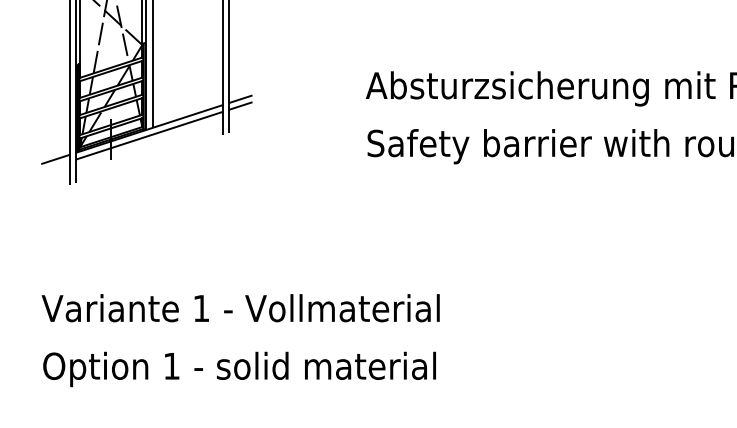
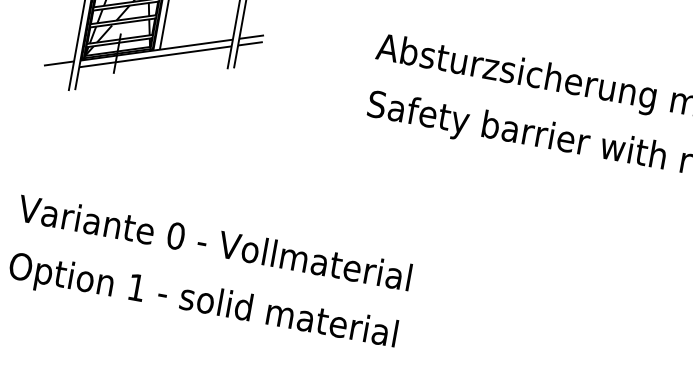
text: (201, 308) -> (176, 236), 1 -> 0

